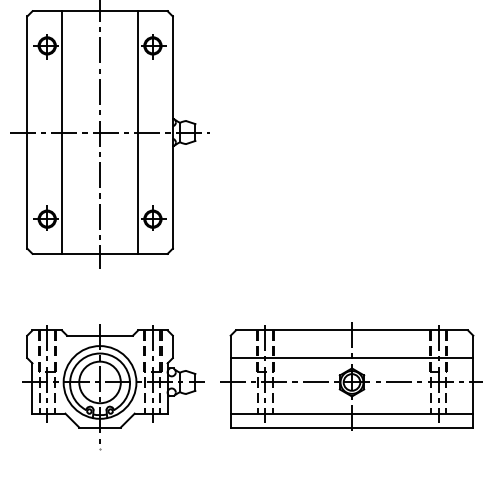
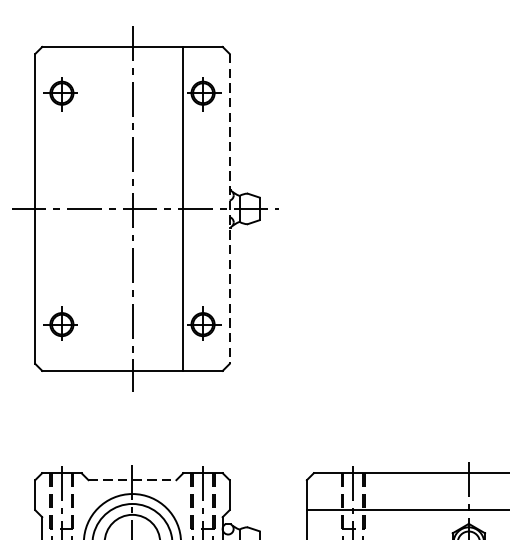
line: (61, 132) -> (80, 208), removed
line: (172, 133) -> (229, 210), solid -> dashed
line: (100, 335) -> (133, 479), solid -> dashed

